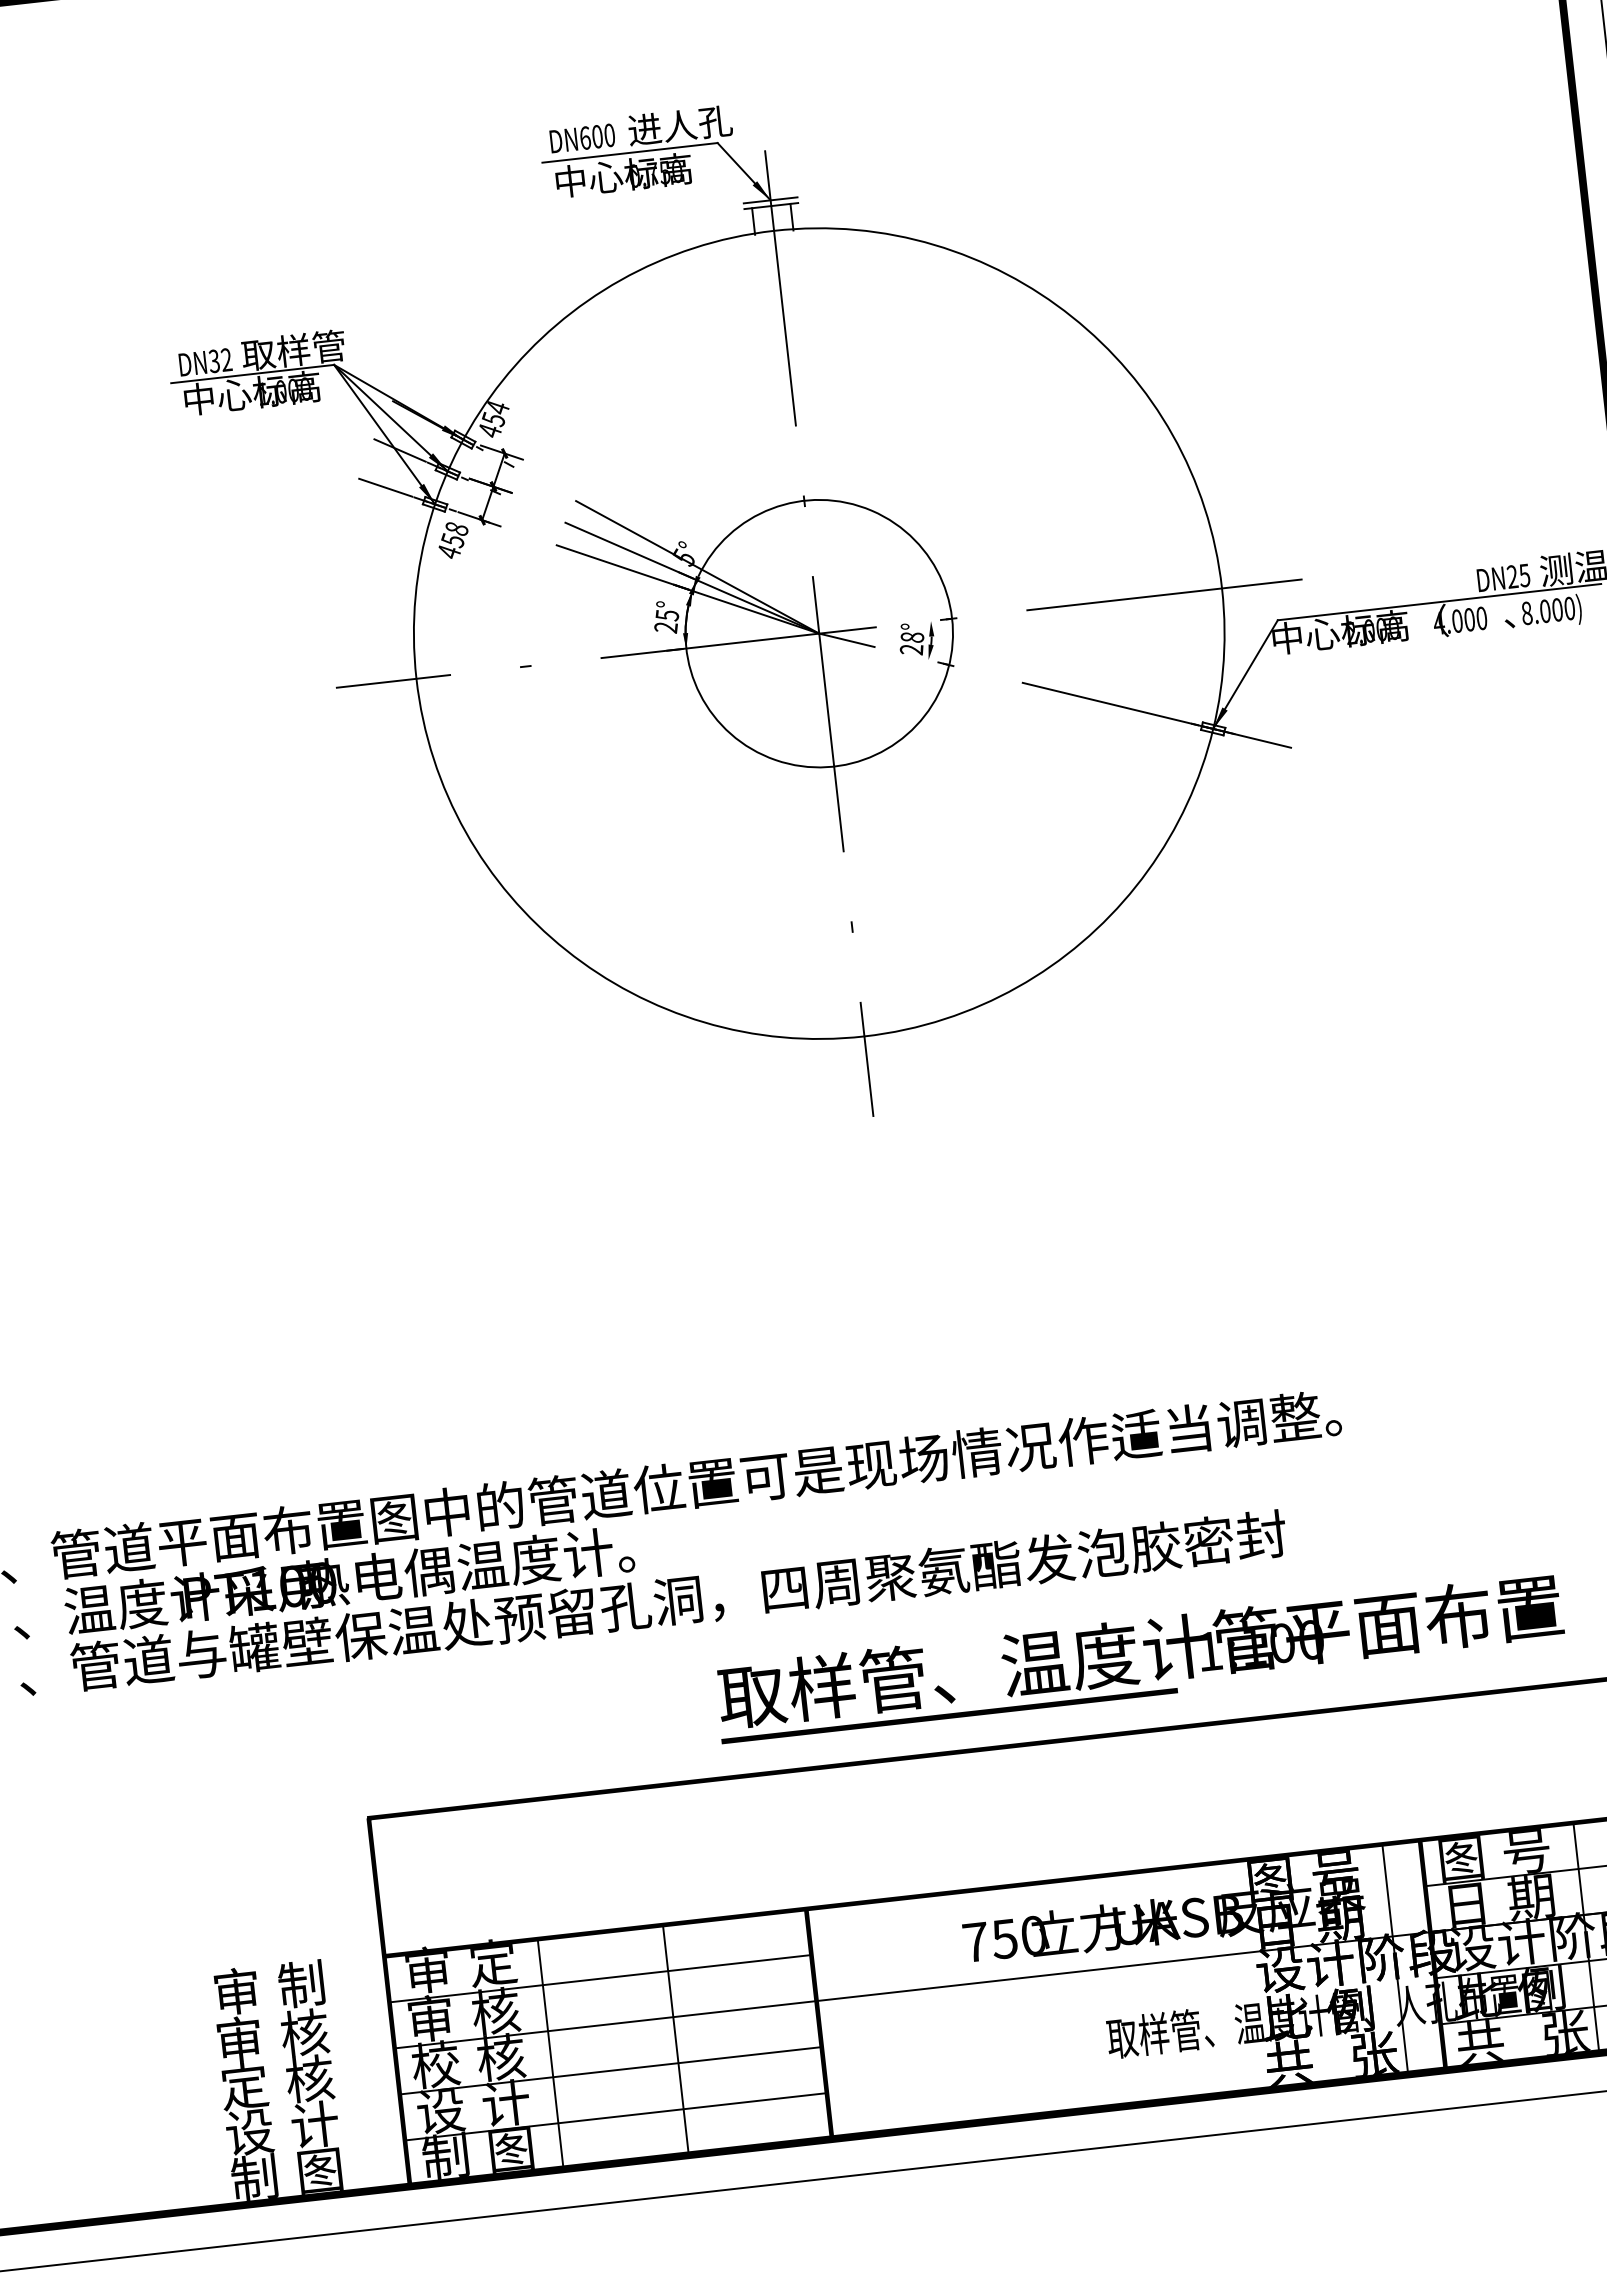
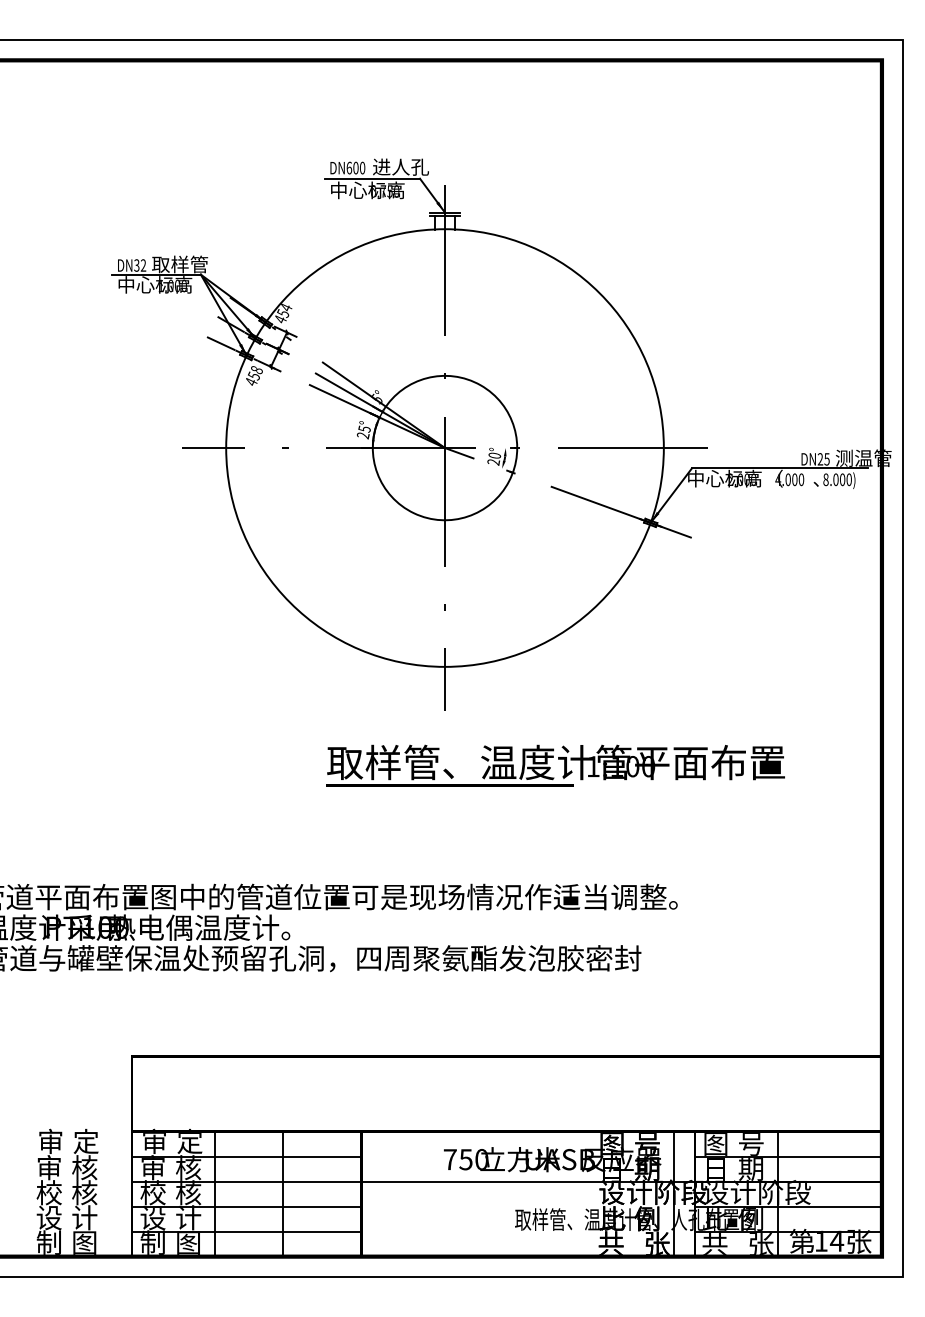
text: (911, 637) -> (494, 455), 28° -> 20°
text: (1139, 1657) -> (555, 765), moved
text: (300, 1984) -> (85, 1141), 制 -> 定
text: (243, 2085) -> (48, 1192), 定 -> 校

